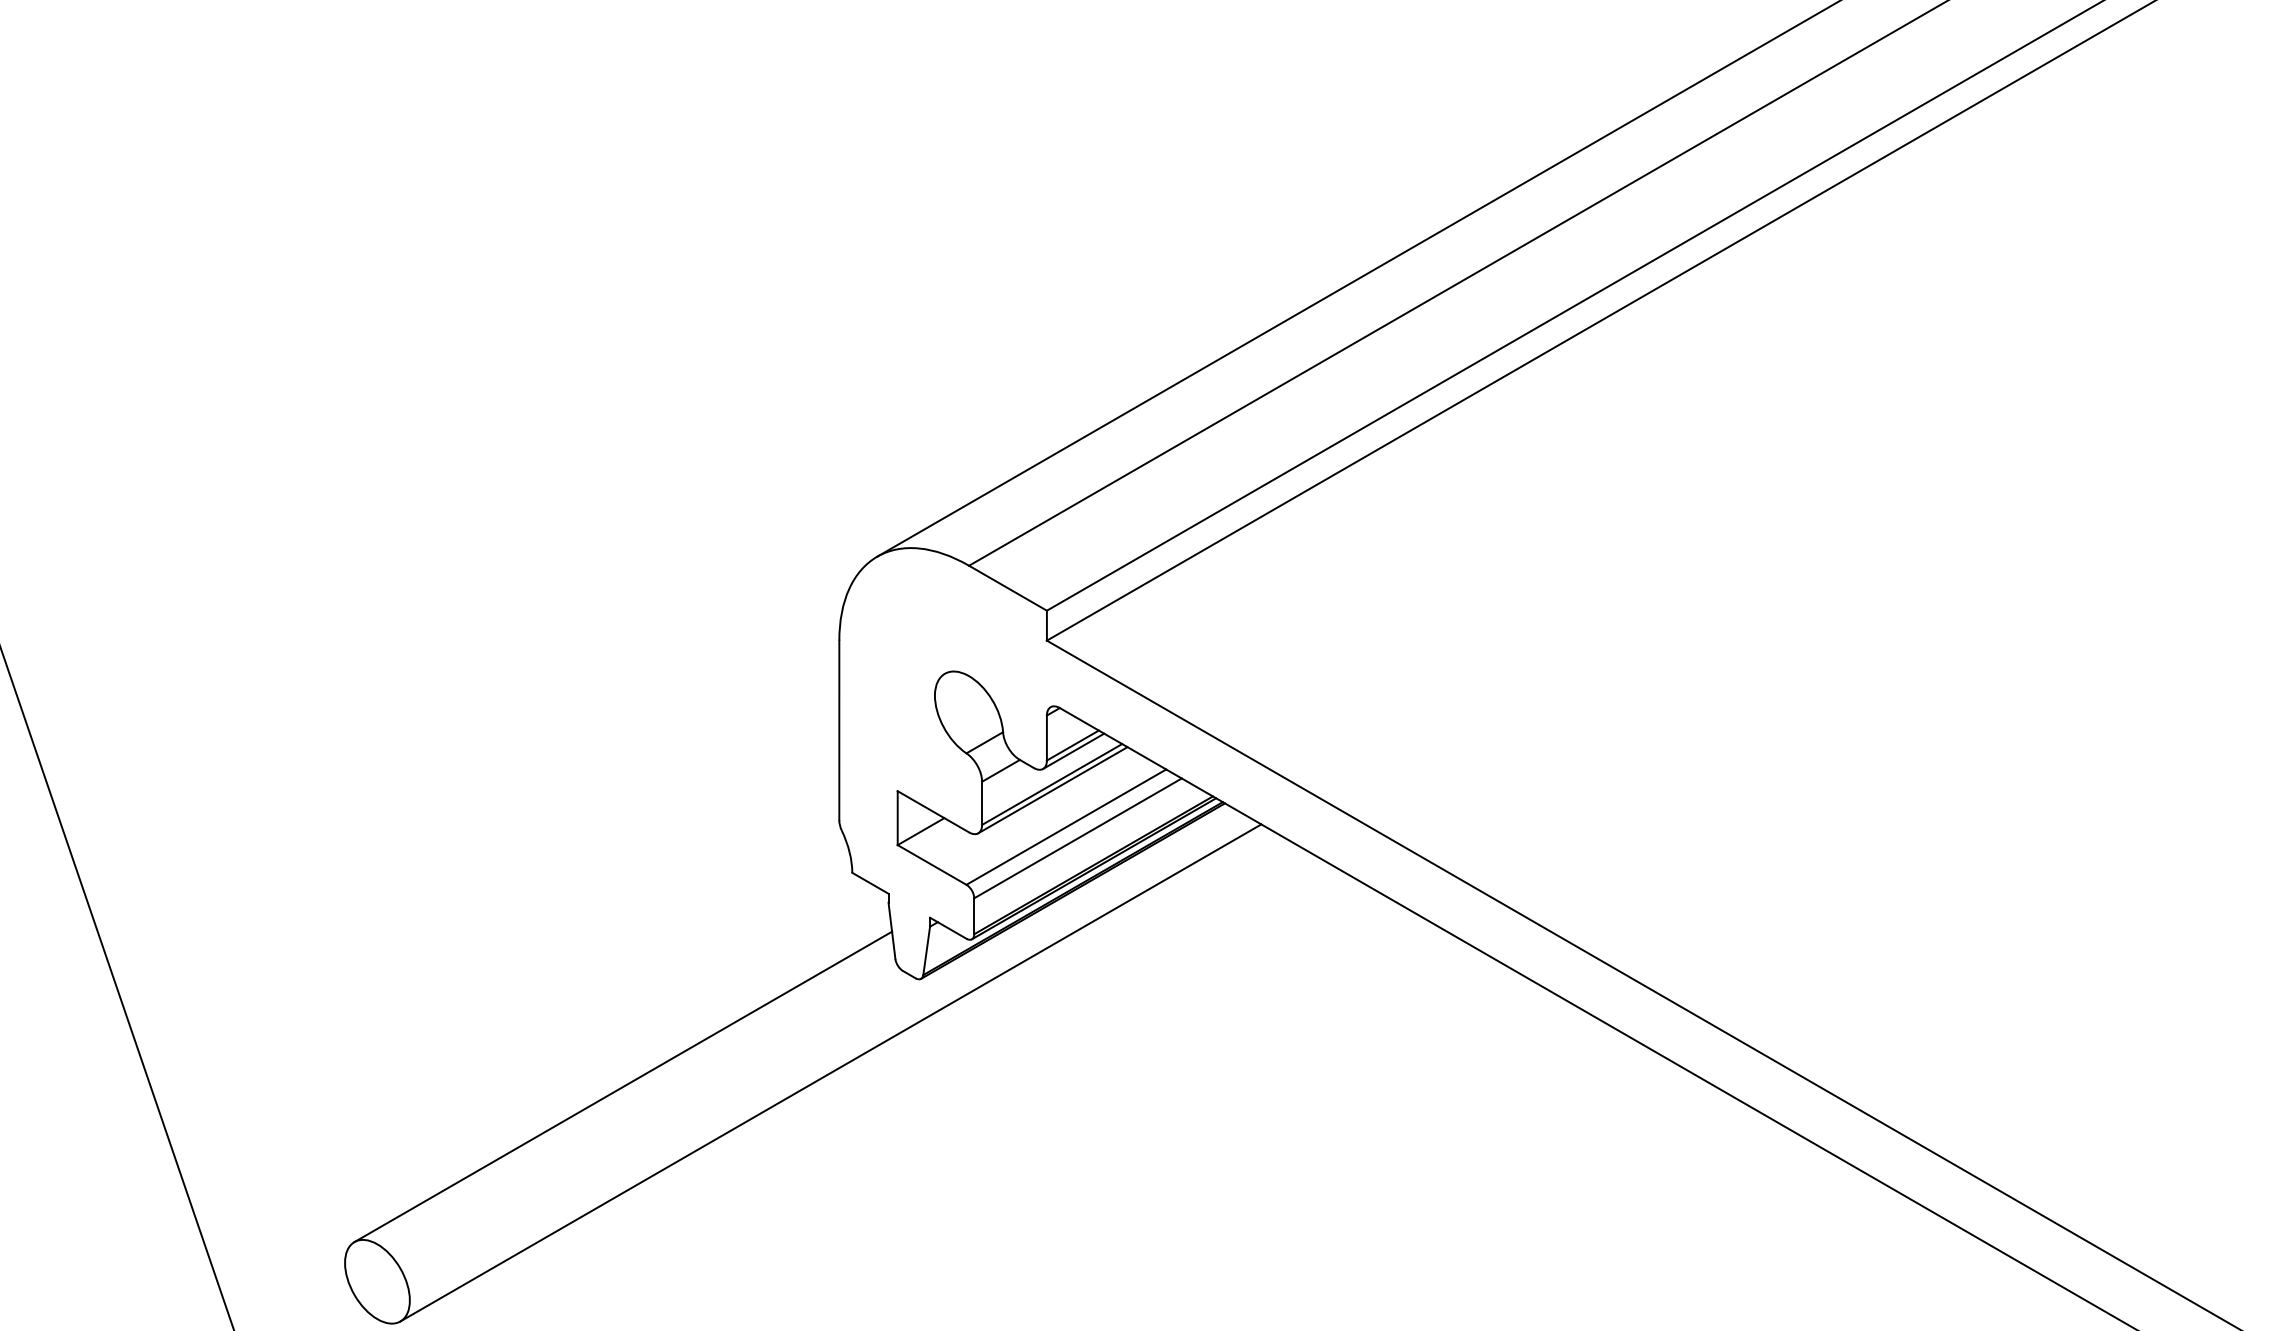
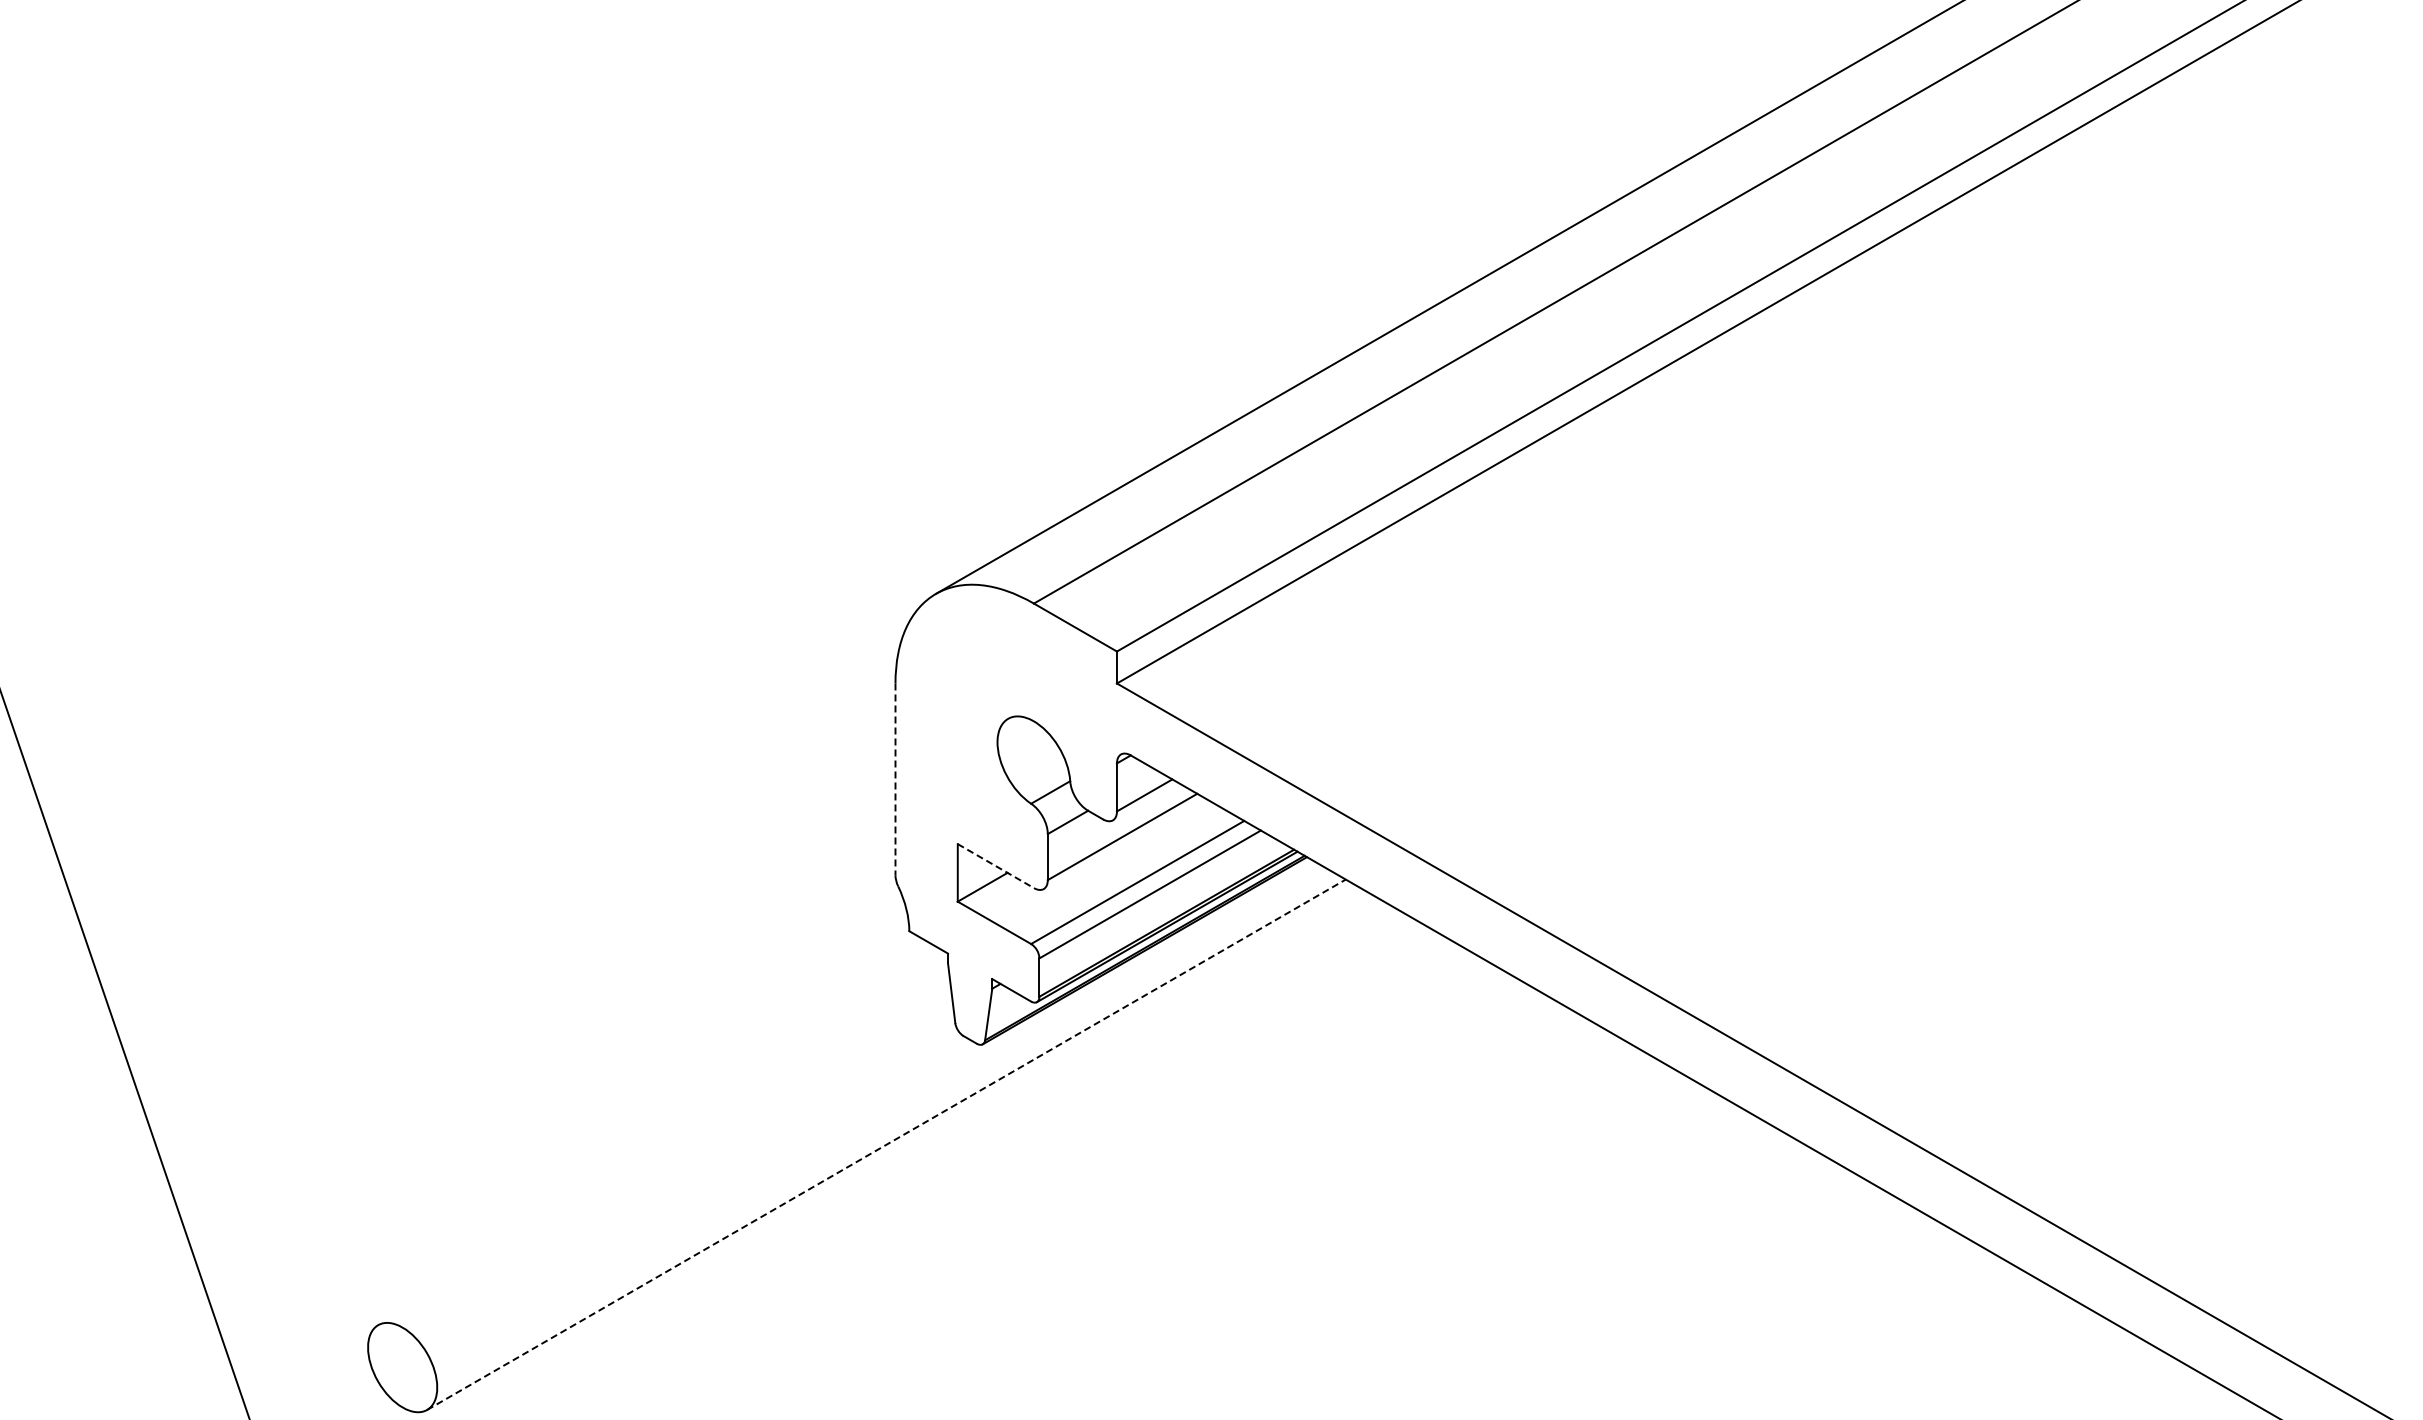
line: (839, 730) -> (895, 779), solid -> dashed
line: (1073, 751) -> (1145, 801), removed
line: (1053, 790) -> (1123, 843), removed
line: (933, 812) -> (995, 866), solid -> dashed
line: (830, 1072) -> (886, 1144), solid -> dashed
line: (622, 1086) -> (664, 1159), removed

